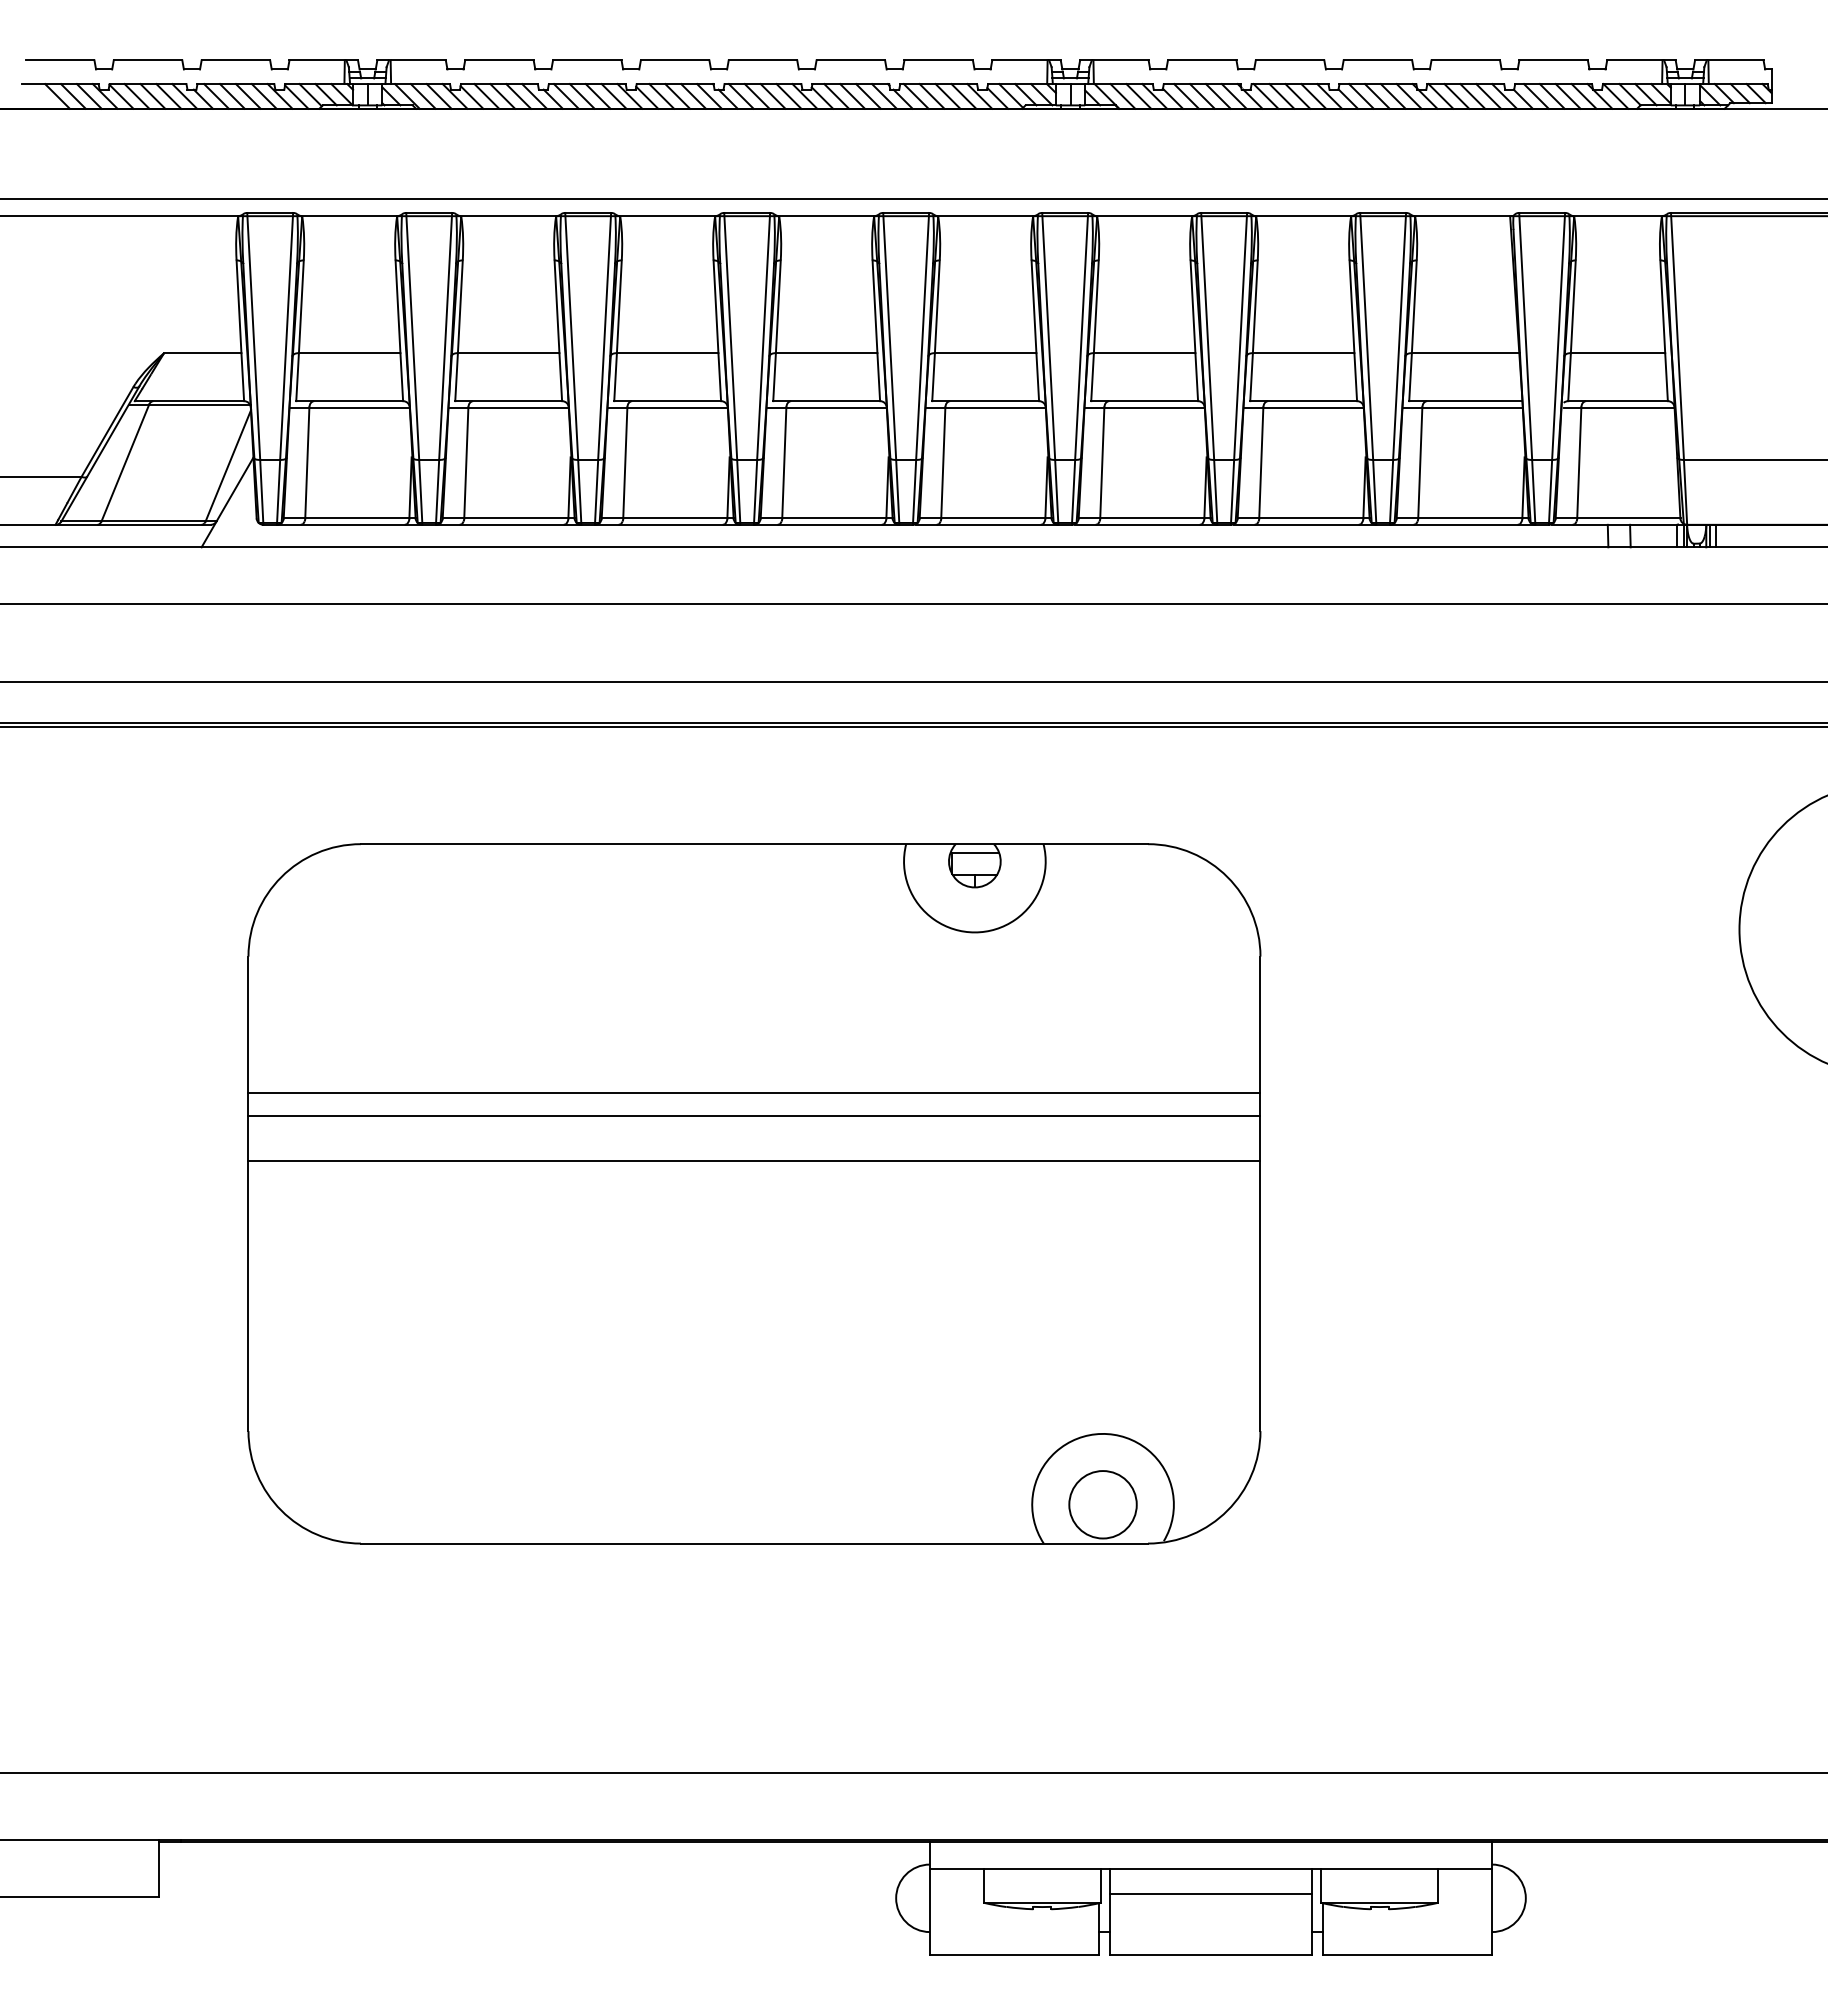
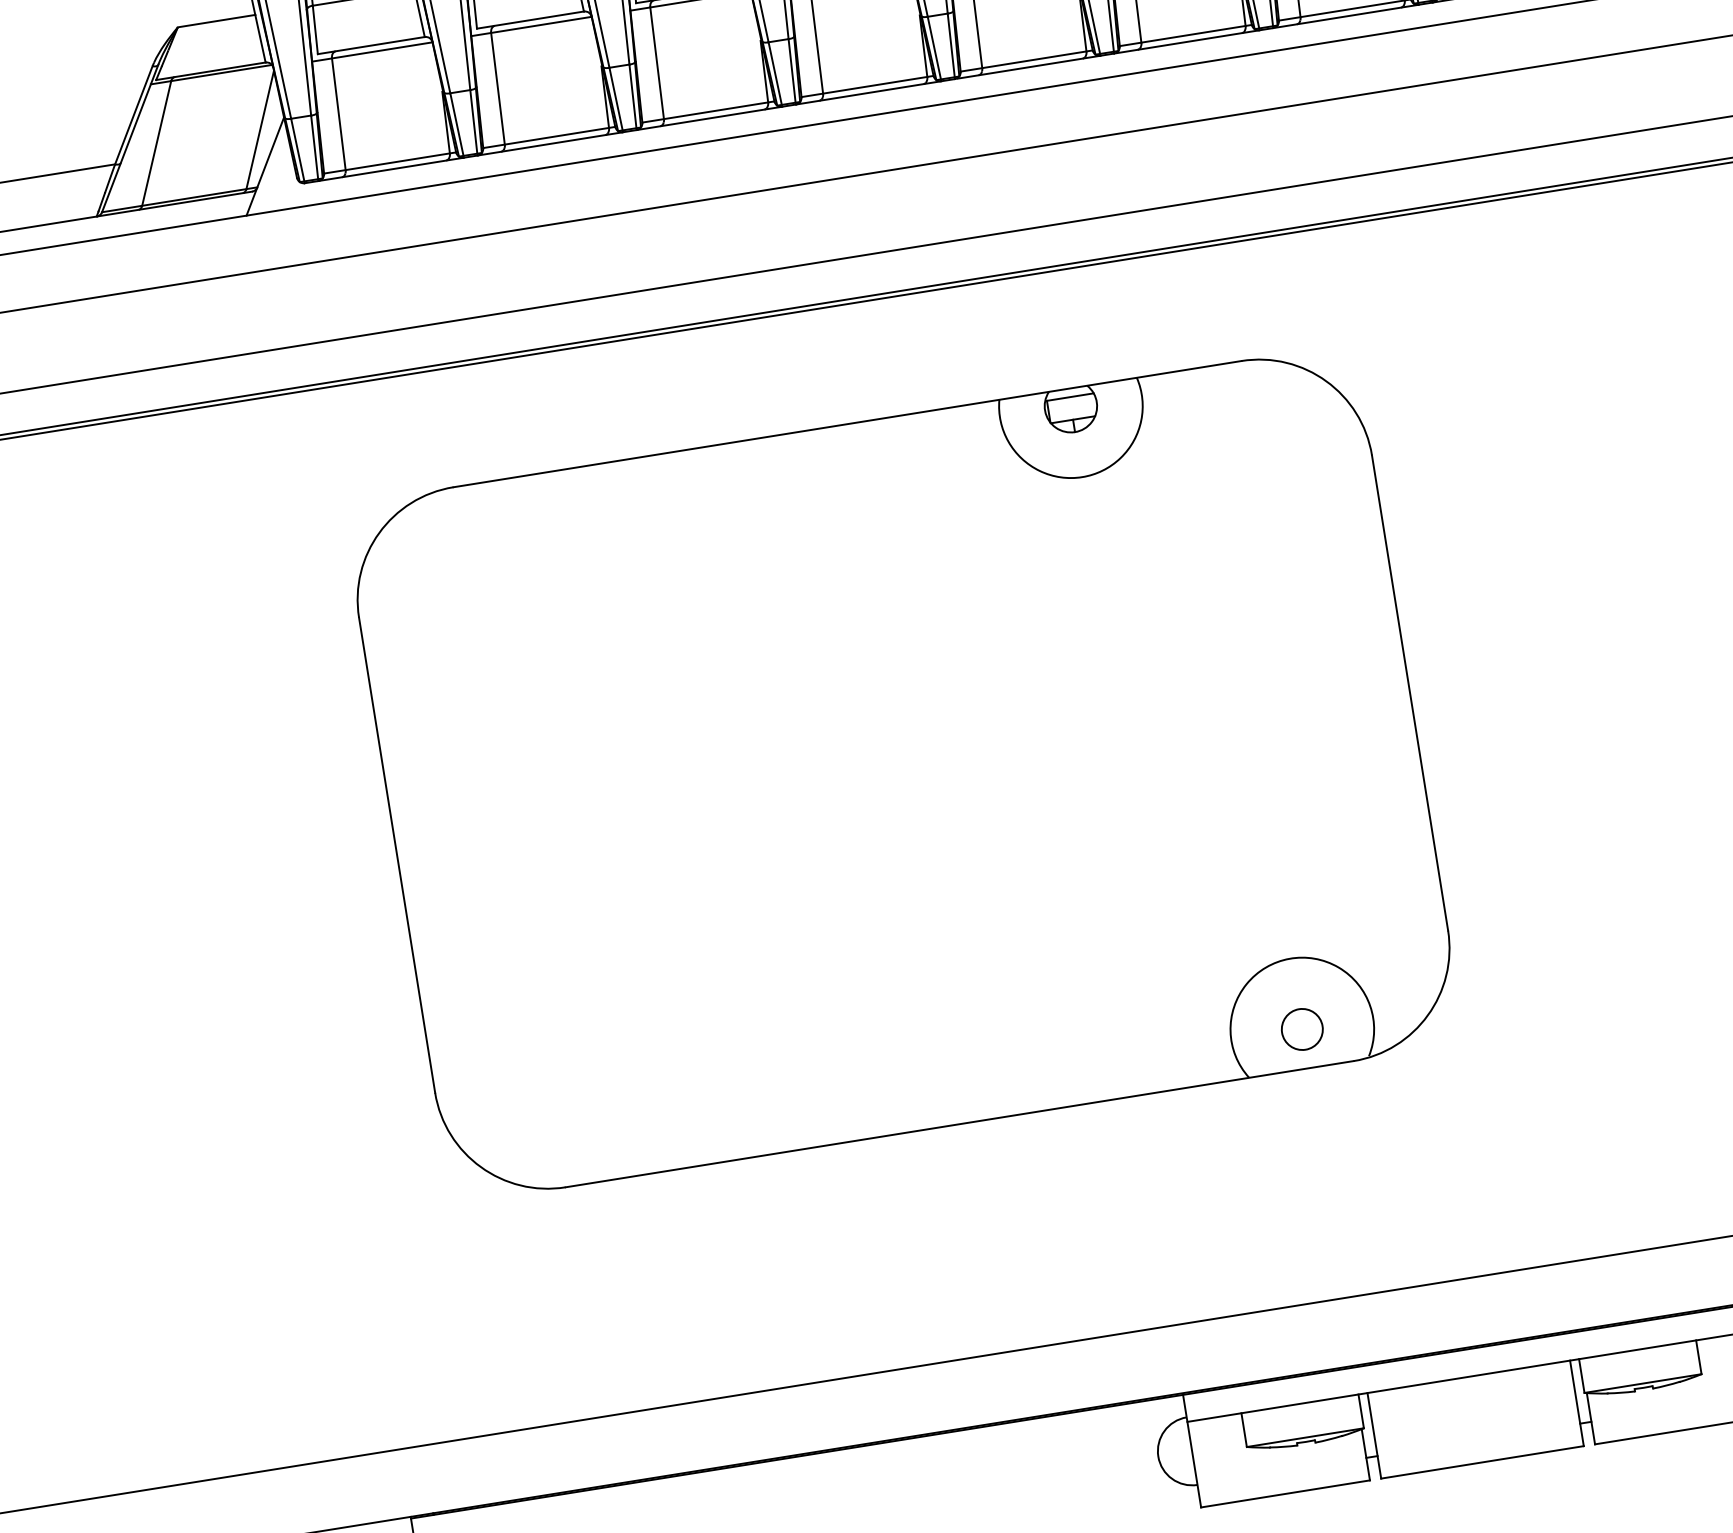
line: (754, 1093) -> (887, 673), removed
line: (754, 1115) -> (891, 695), removed
line: (754, 1160) -> (898, 740), removed
circle: (1102, 1504) -> (1301, 1029), size x0.6
line: (1210, 1893) -> (1472, 1401), removed

